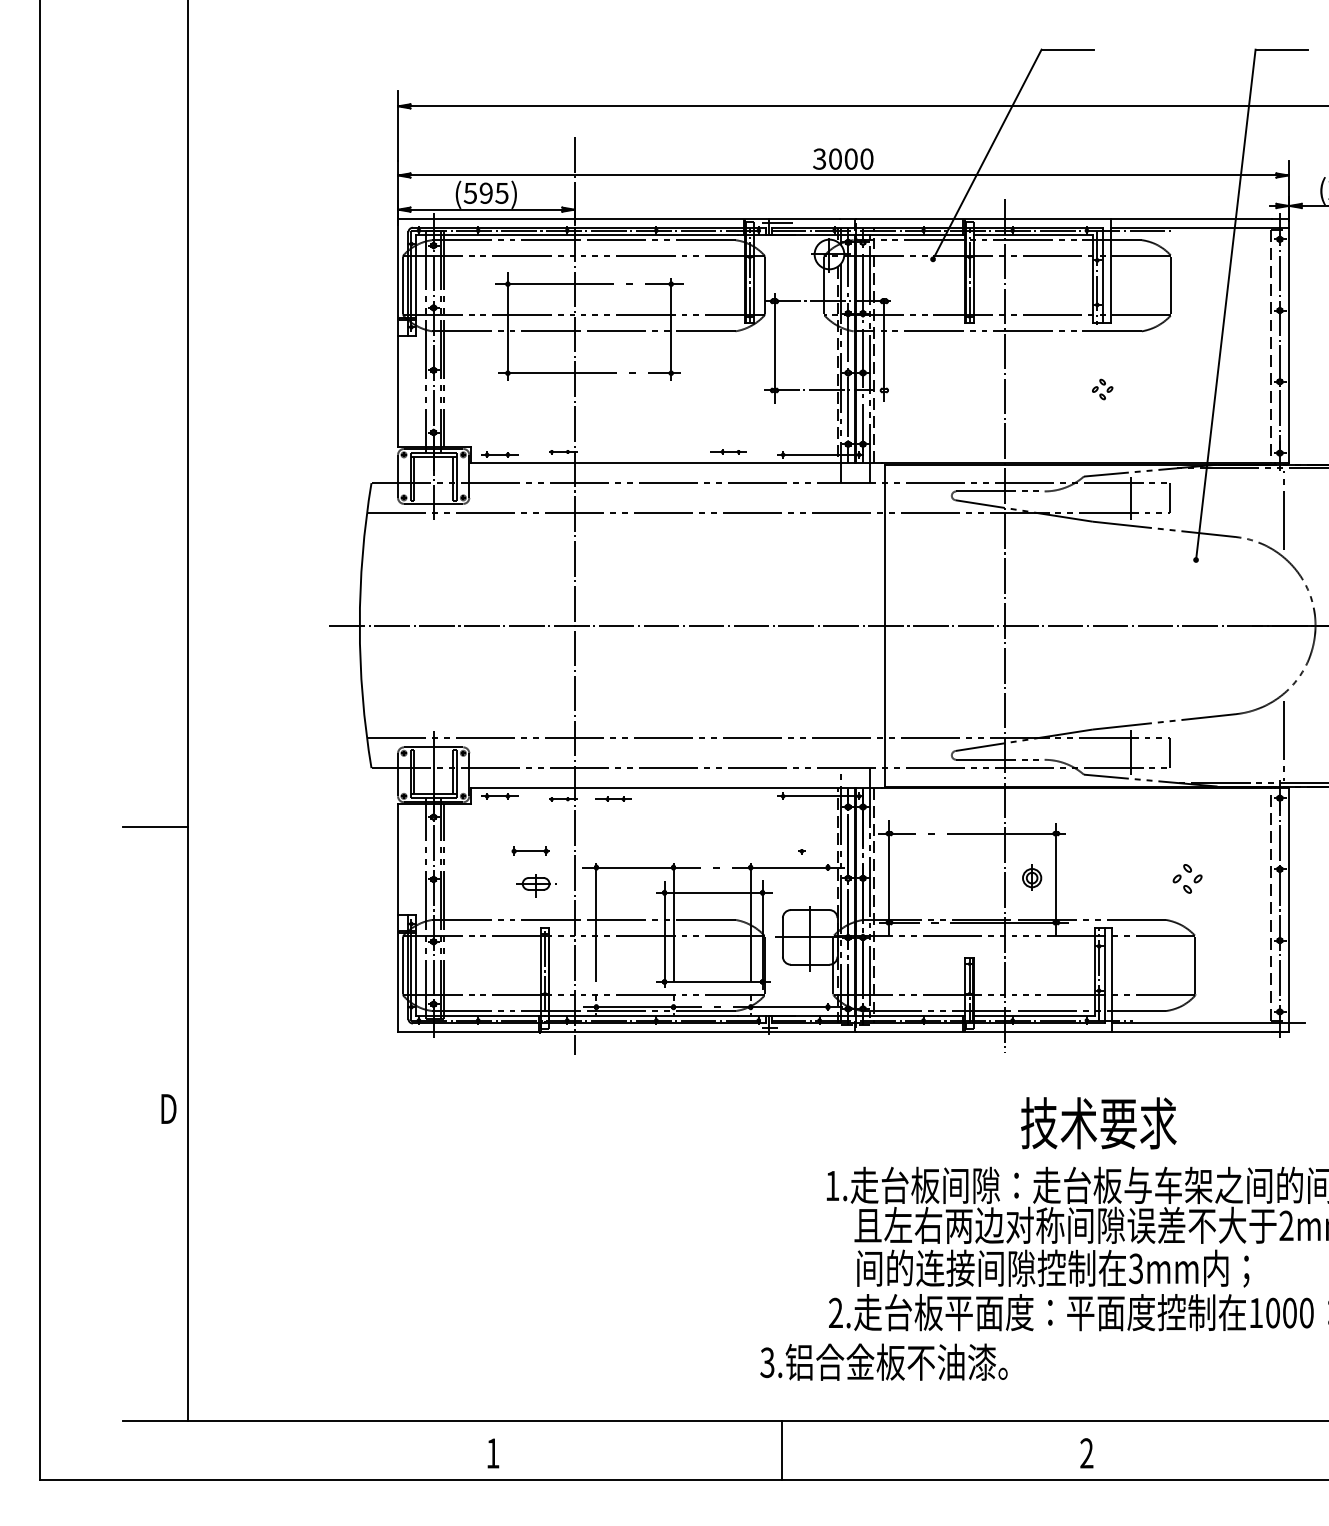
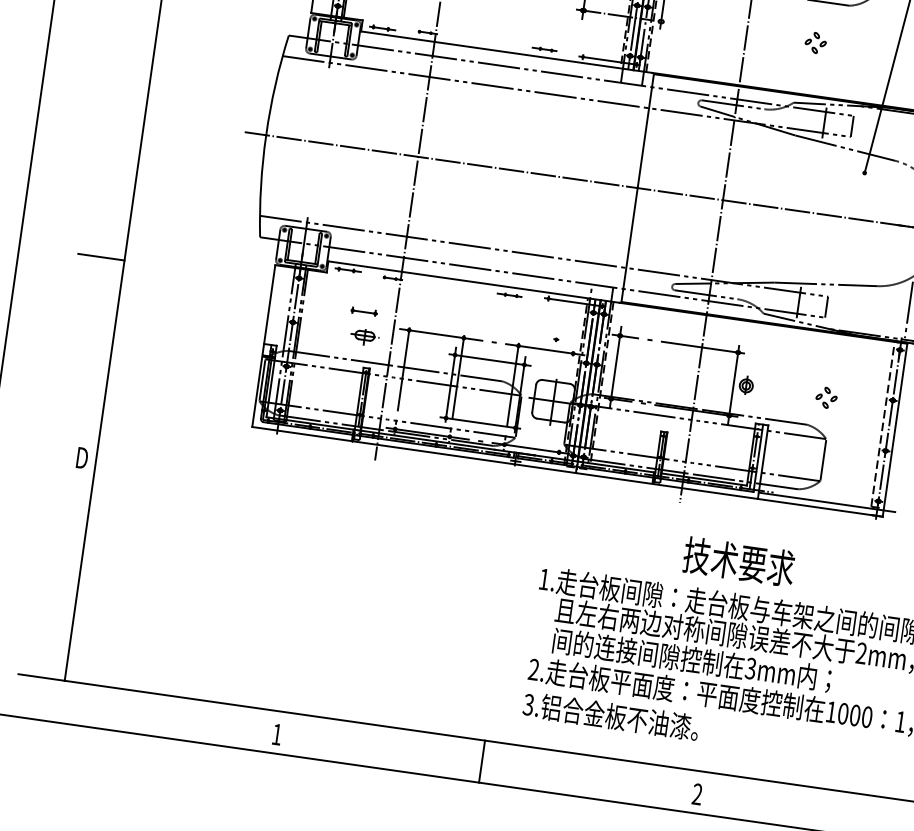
part: (1102, 389) -> (815, 42), size x1.43
part: (613, 798) -> (509, 294), moved
part: (1032, 877) -> (746, 385), moved
text: (883, 1361) -> (610, 715), moved

